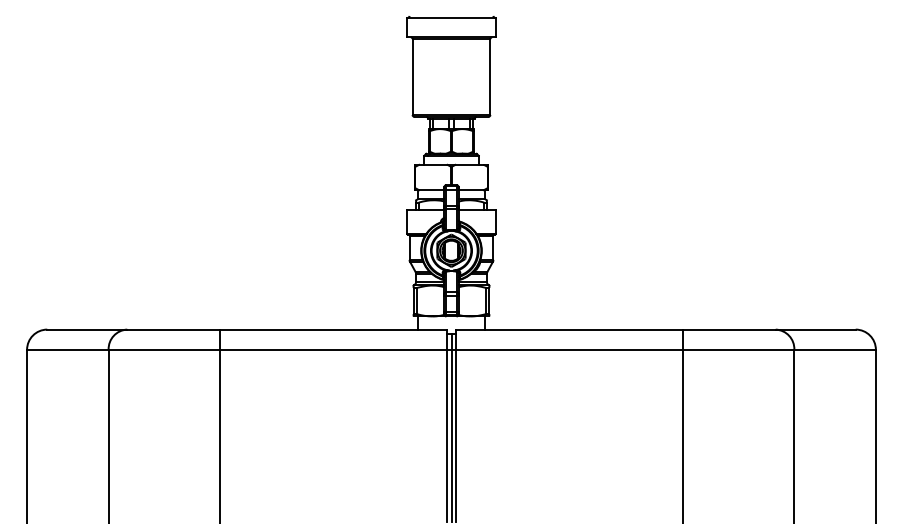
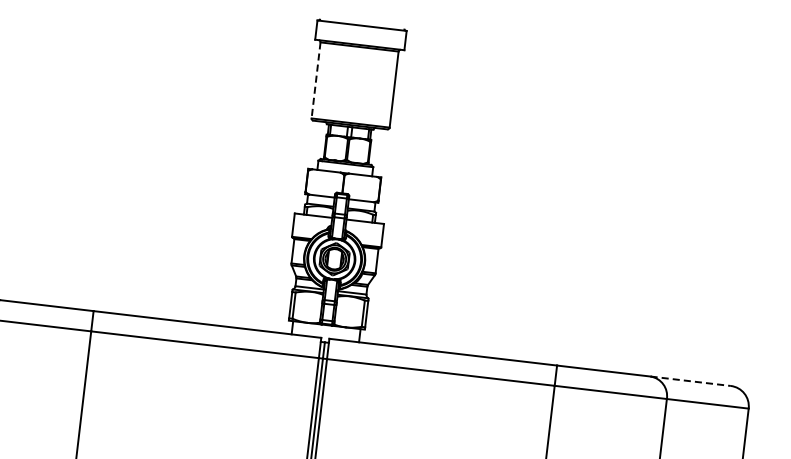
line: (412, 77) -> (315, 80), solid -> dashed
line: (815, 329) -> (690, 381), solid -> dashed

